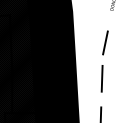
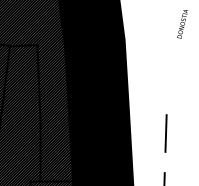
line: (105, 42) -> (170, 83), removed

